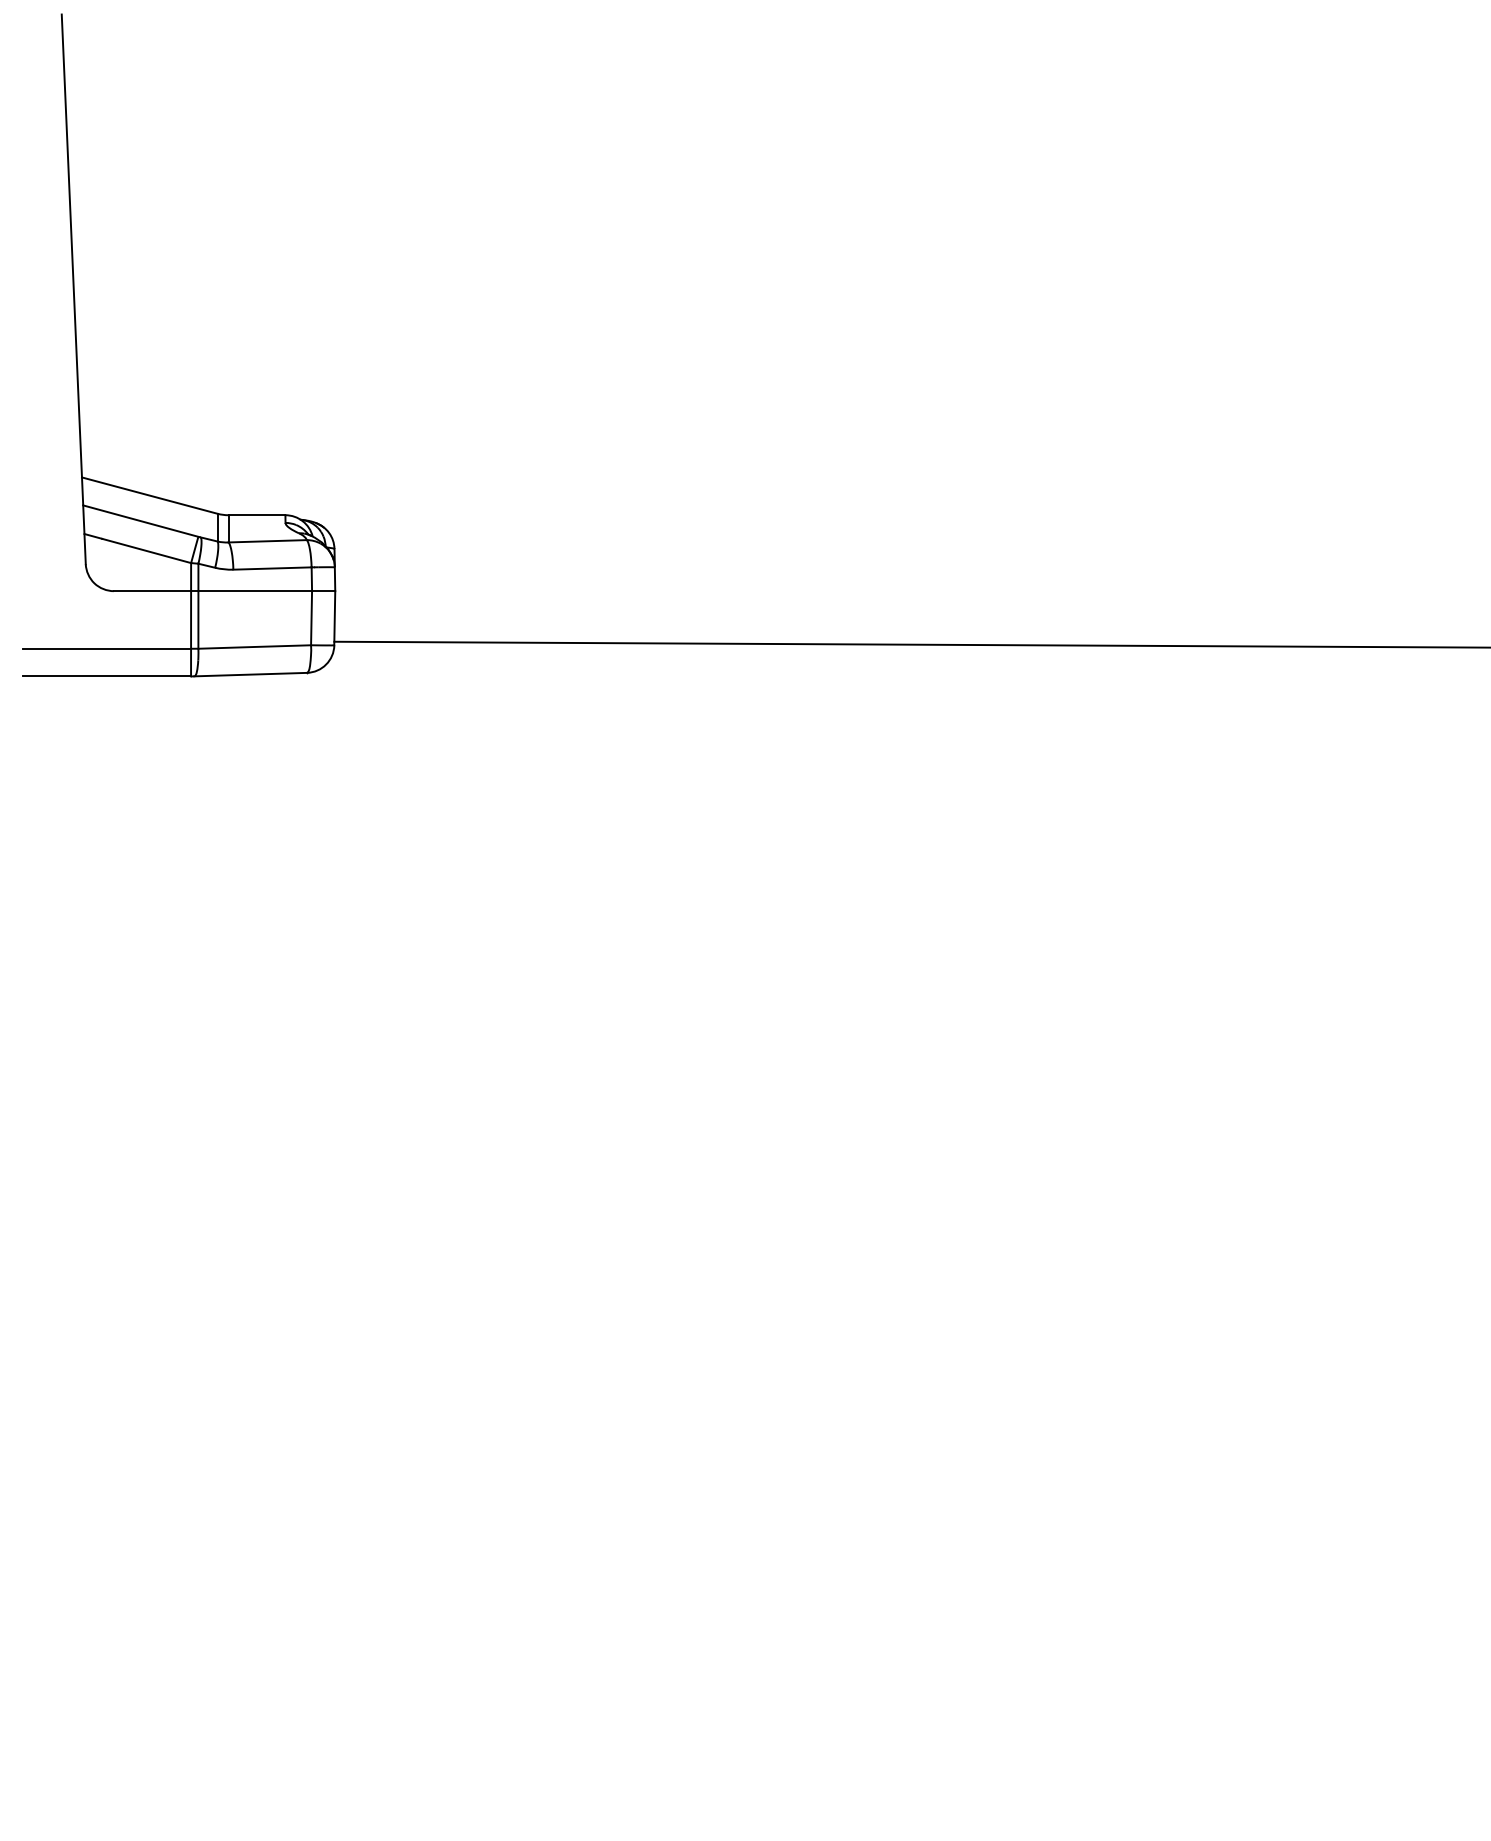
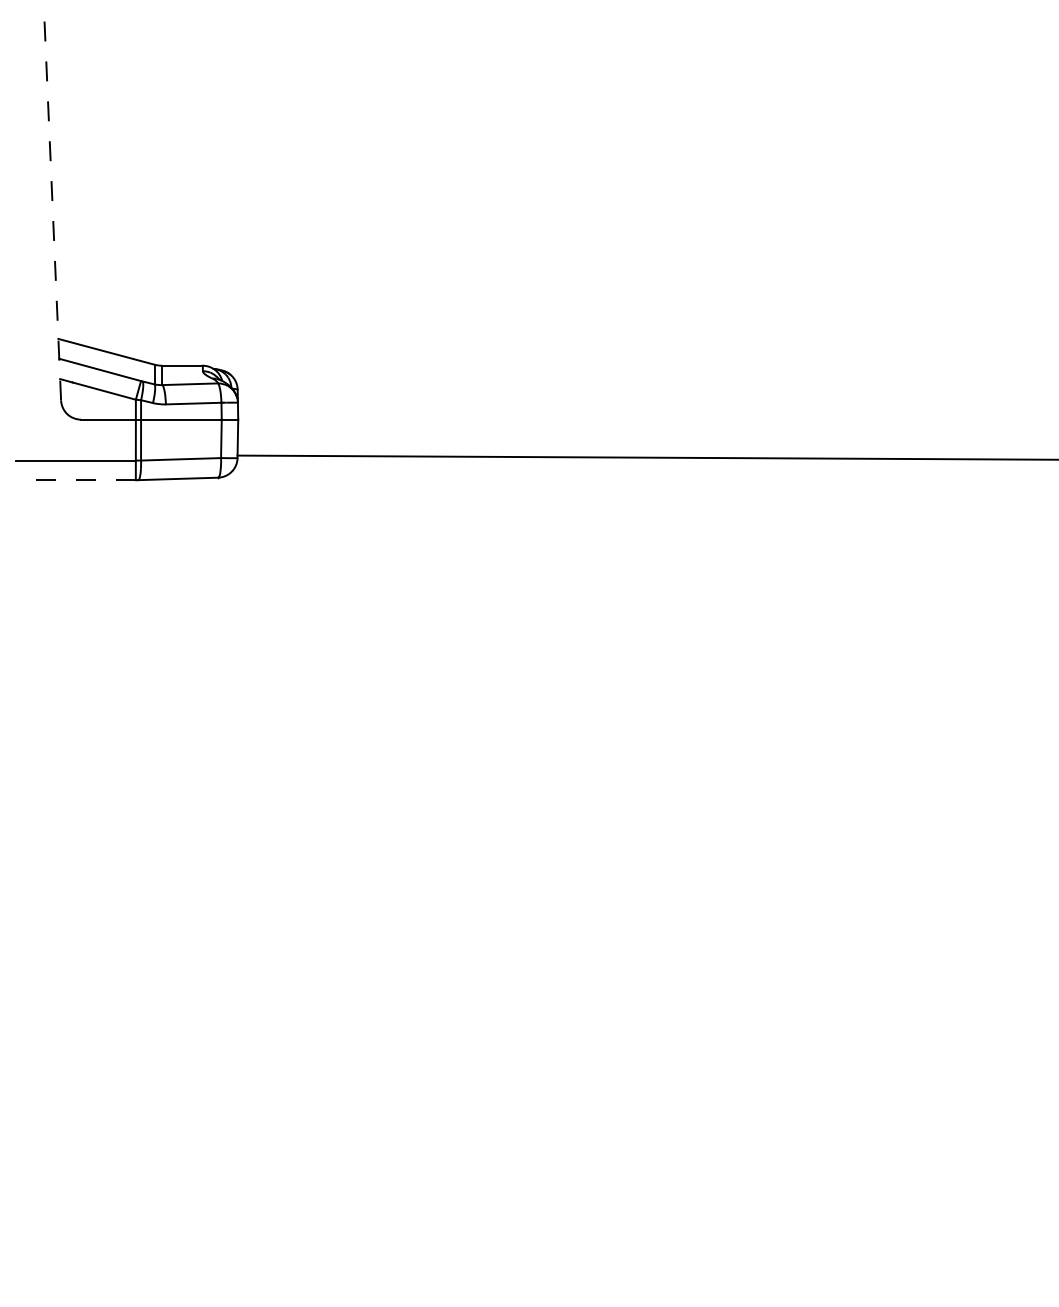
line: (73, 288) -> (52, 204), solid -> dashed
line: (106, 676) -> (75, 480), solid -> dashed

